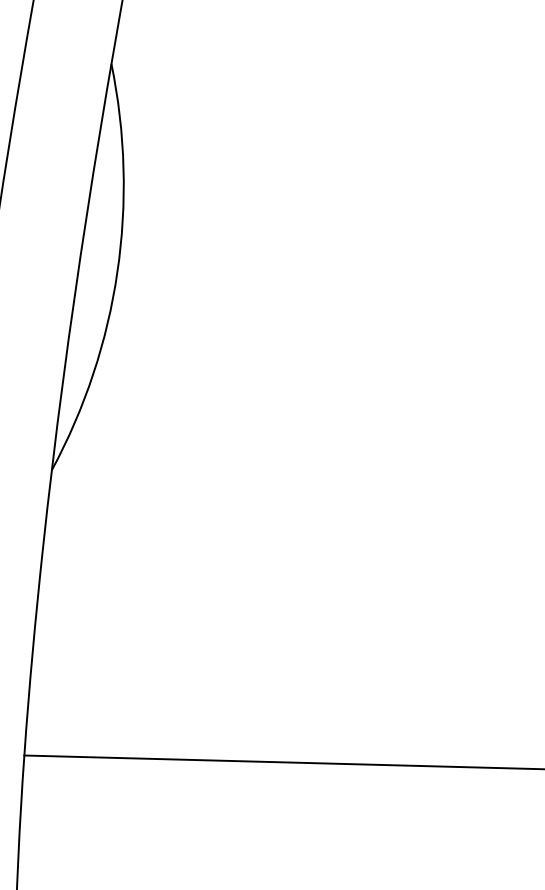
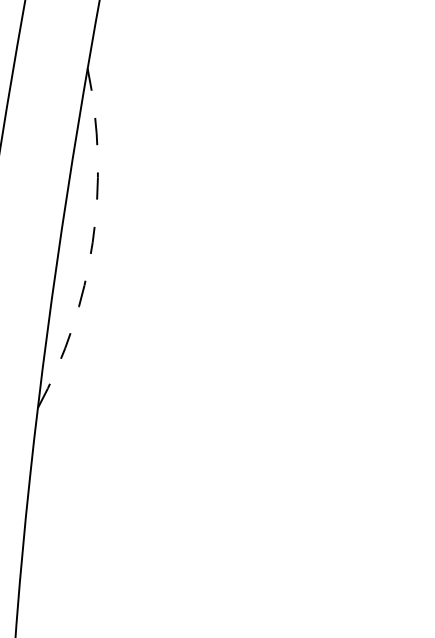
arc: (117, 272) -> (92, 242), solid -> dashed

